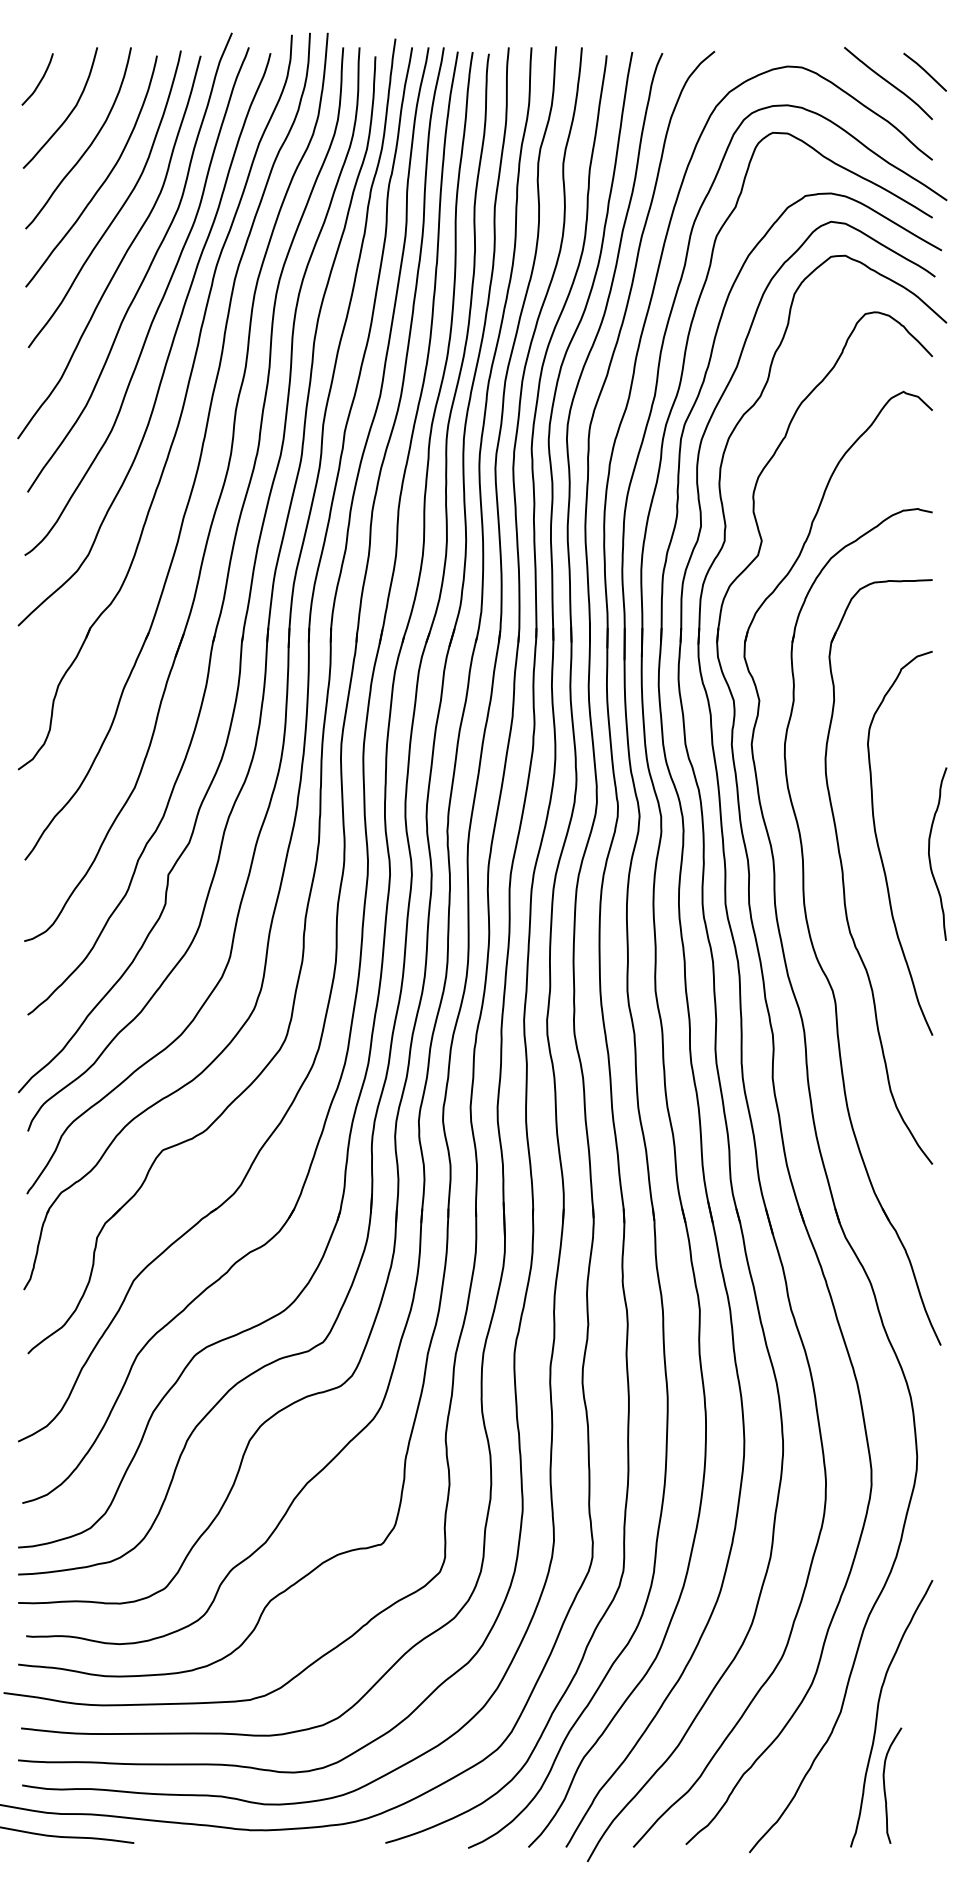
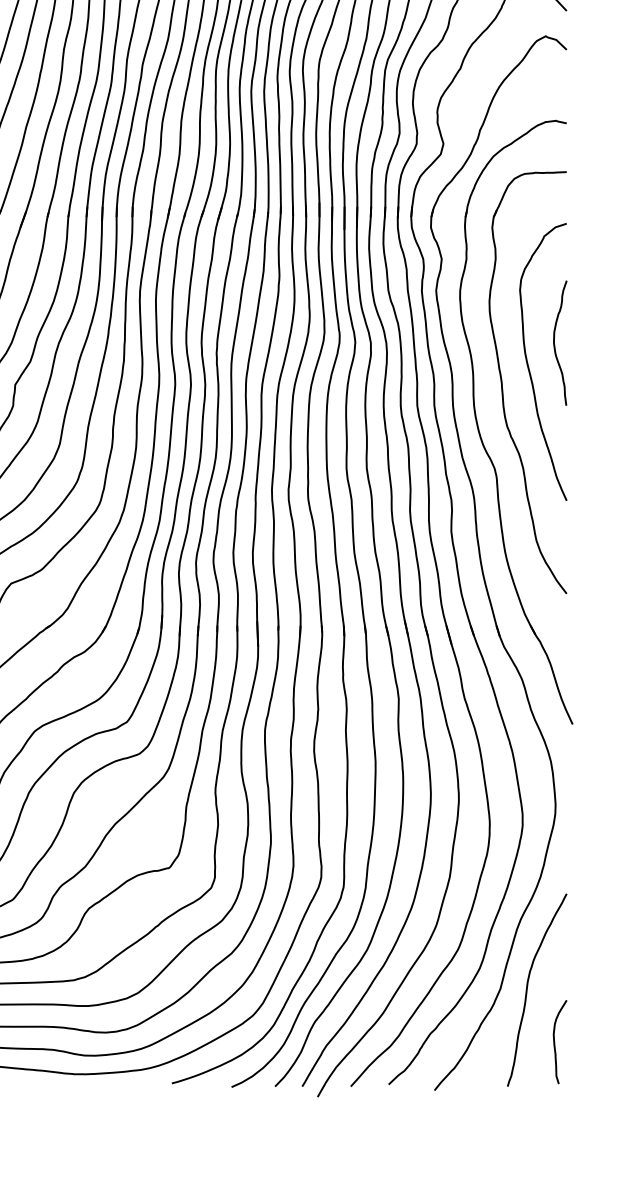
curve: (930, 856) -> (555, 344), moved
curve: (885, 1785) -> (555, 1041), moved

